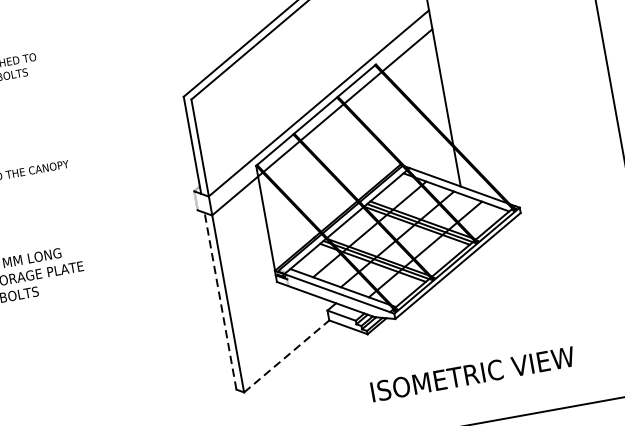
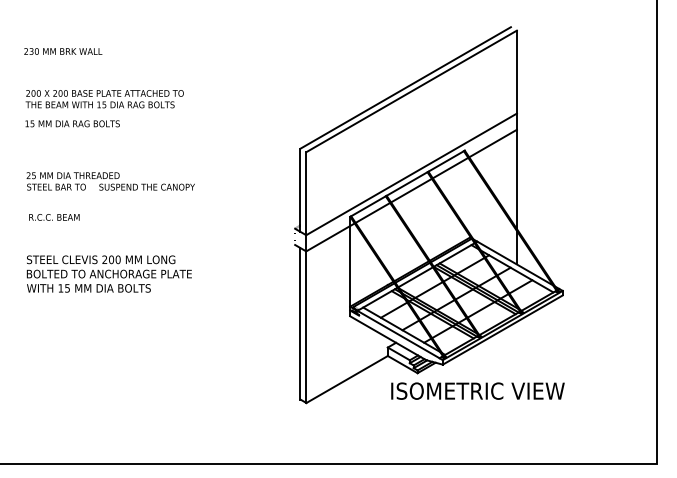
line: (220, 300) -> (300, 323), dashed -> solid
line: (287, 356) -> (347, 379), dashed -> solid
text: (472, 373) -> (477, 390), moved

